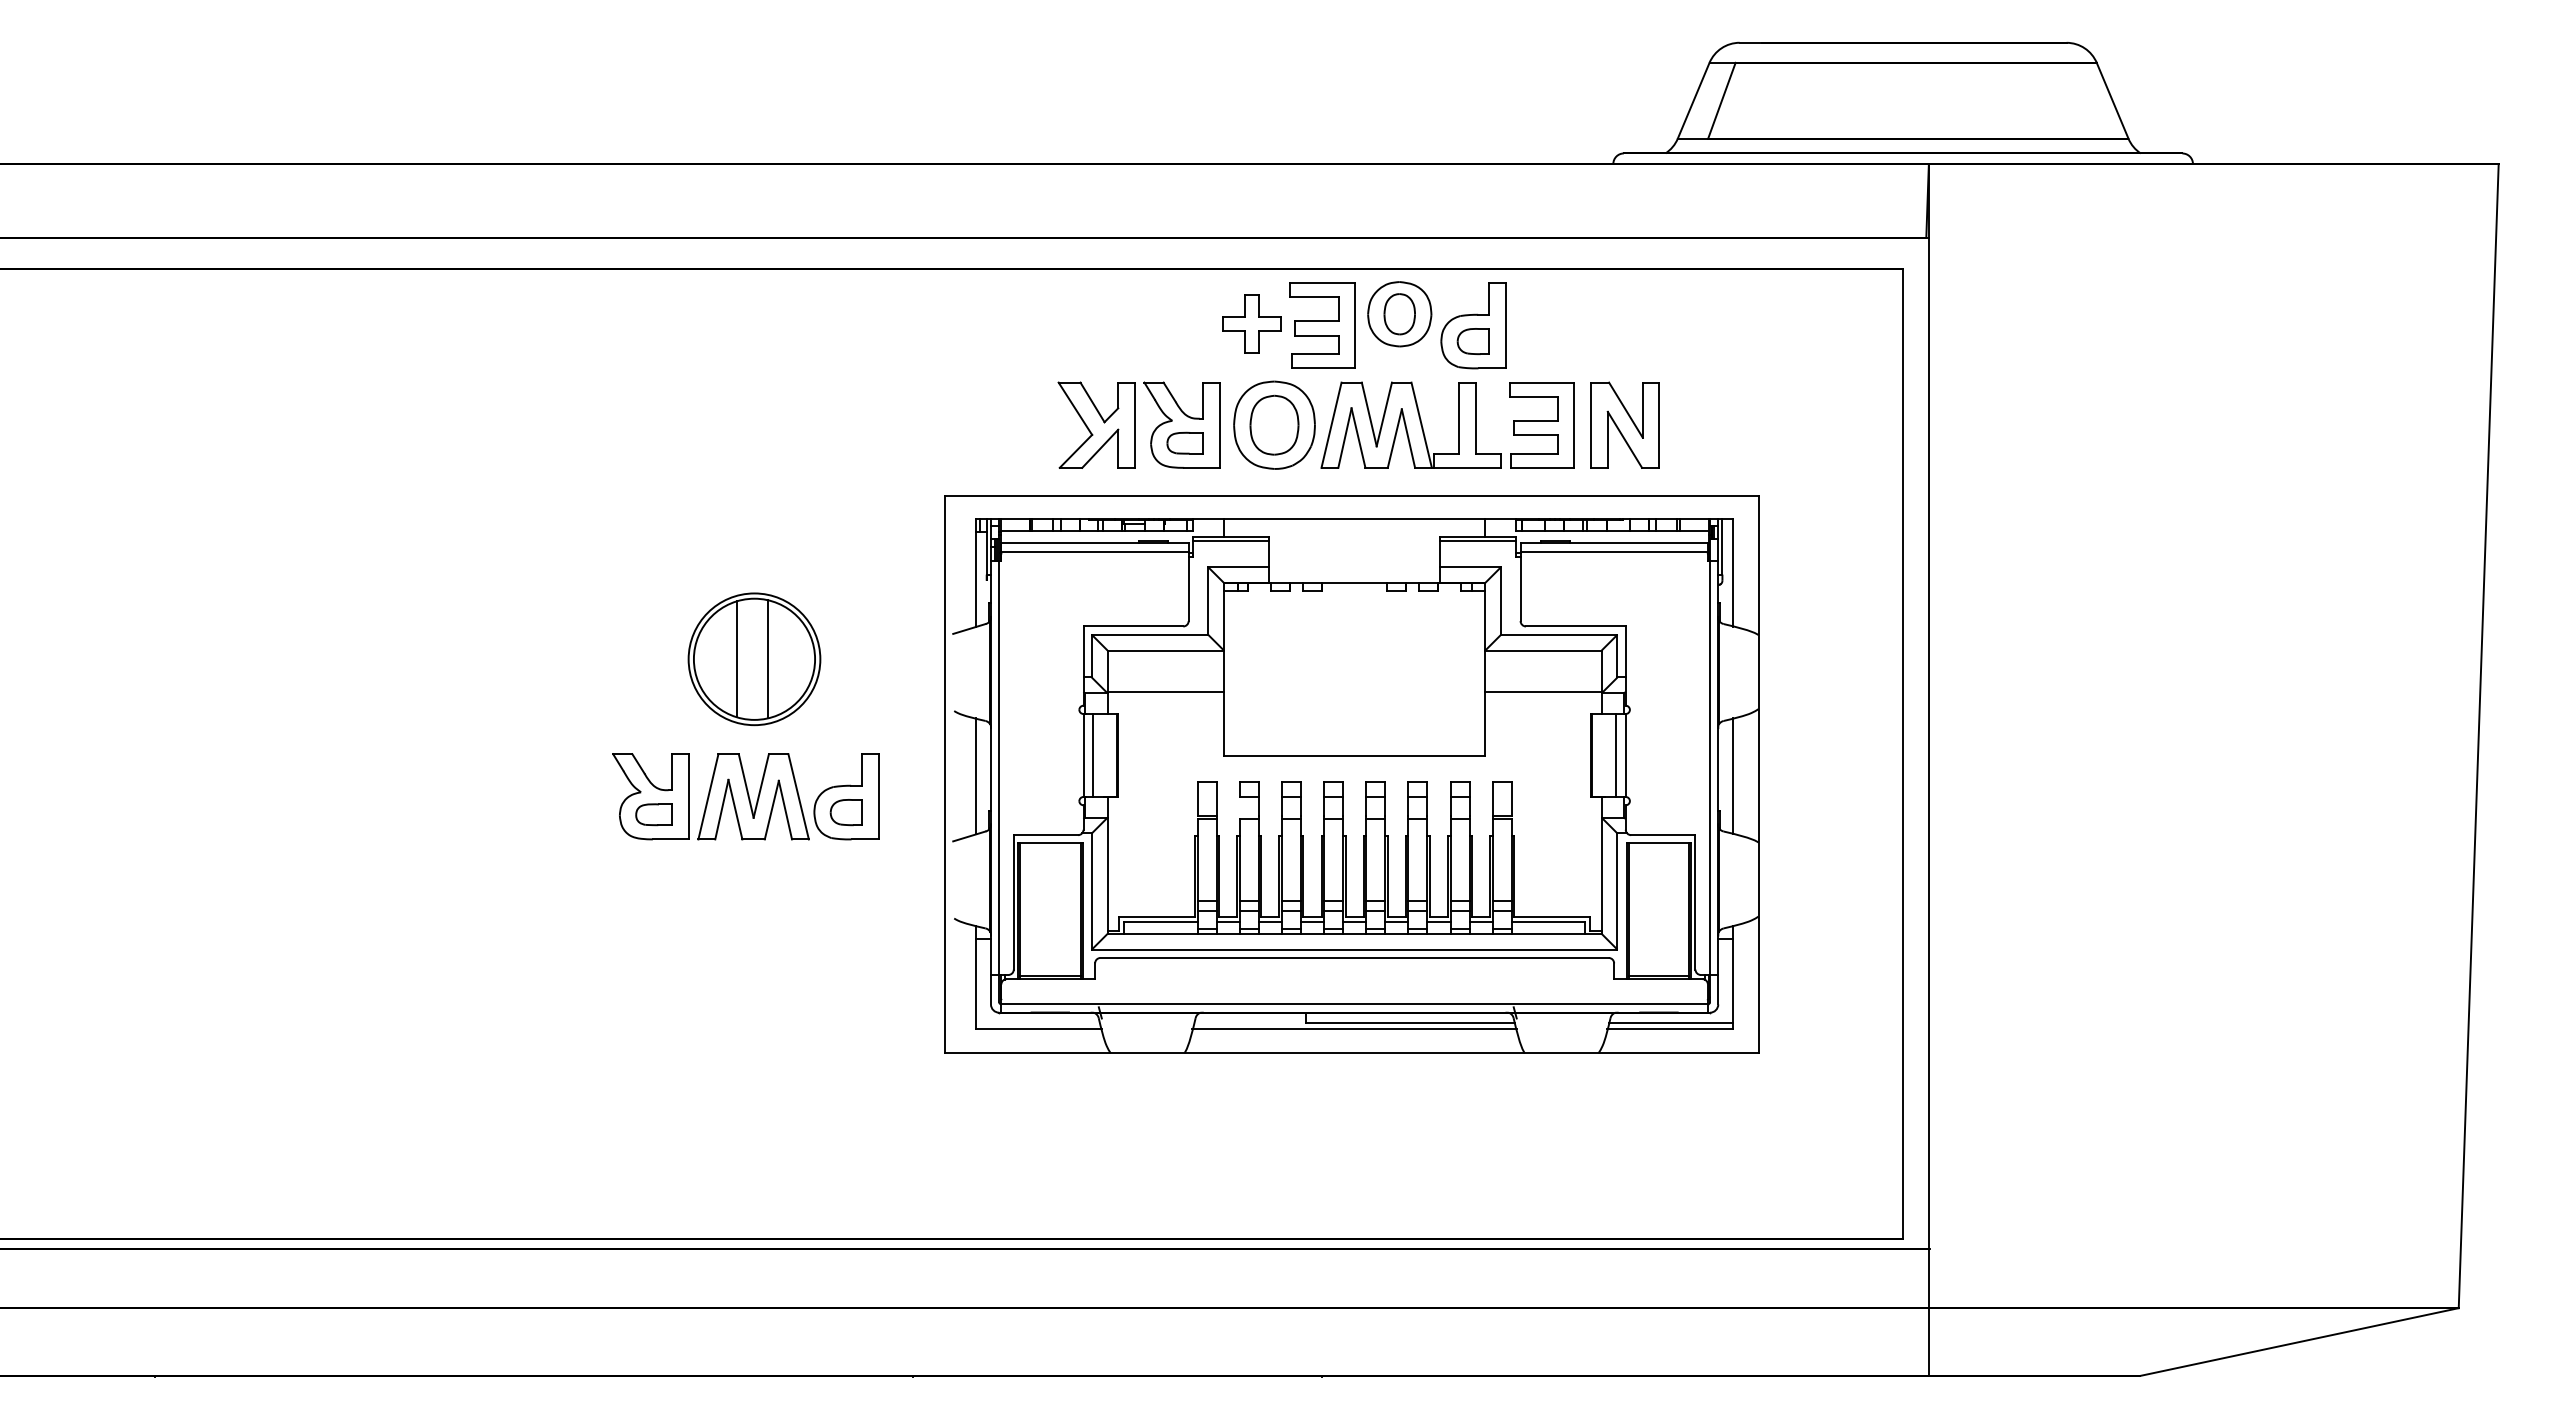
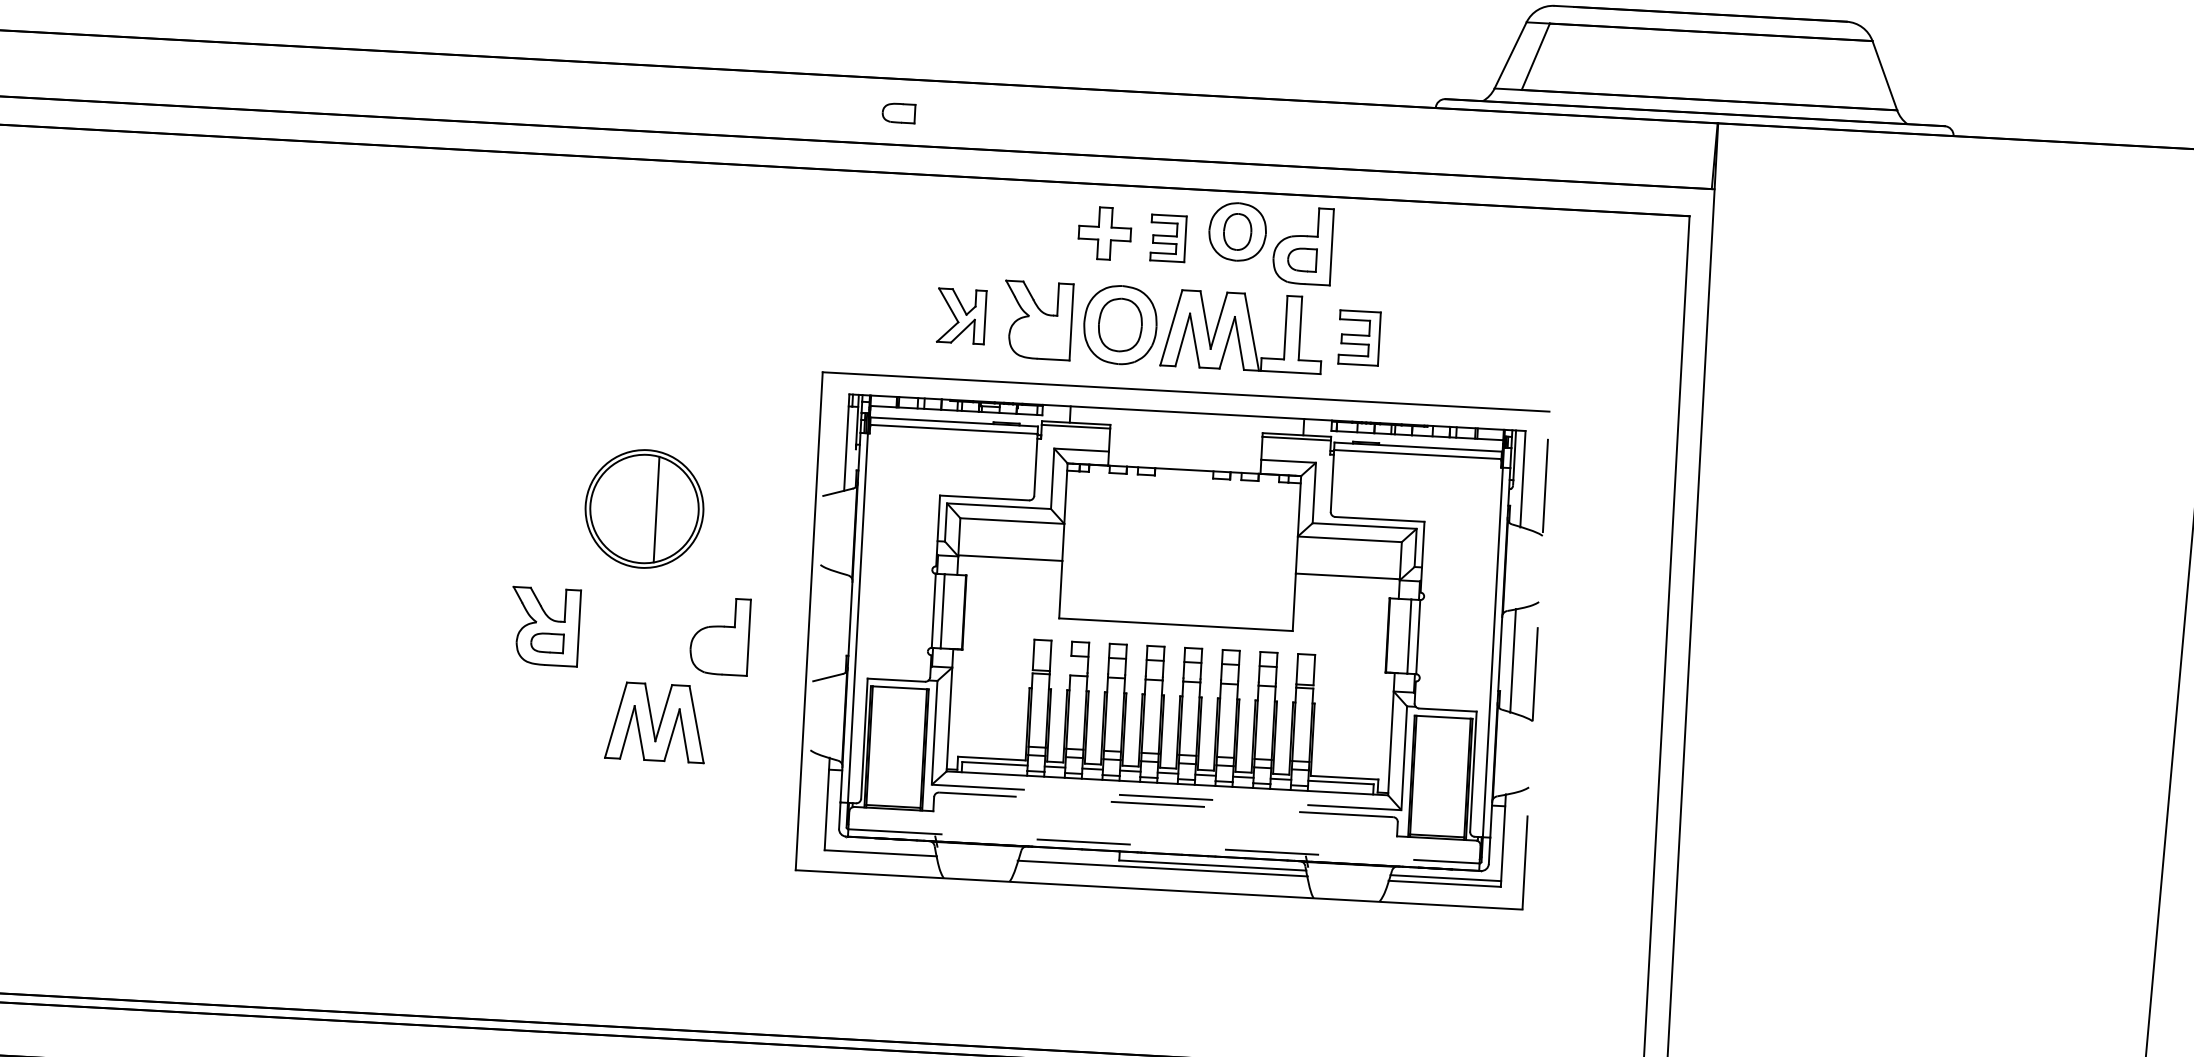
part: (1322, 325) -> (1168, 238), size x0.6
part: (1096, 424) -> (961, 315), size x0.7
part: (1624, 424) -> (1433, 341), removed
part: (1541, 425) -> (1358, 338), size x0.7
part: (1184, 442) -> (898, 112), moved
line: (737, 659) -> (629, 508), removed
line: (1758, 774) -> (1535, 660), solid -> dashed
line: (976, 776) -> (837, 624), removed
part: (753, 796) -> (656, 722), moved
part: (845, 812) -> (718, 650), removed
line: (1354, 949) -> (1166, 797), solid -> dashed
line: (1354, 957) -> (1166, 804), solid -> dashed
line: (1355, 1004) -> (1164, 846), solid -> dashed

